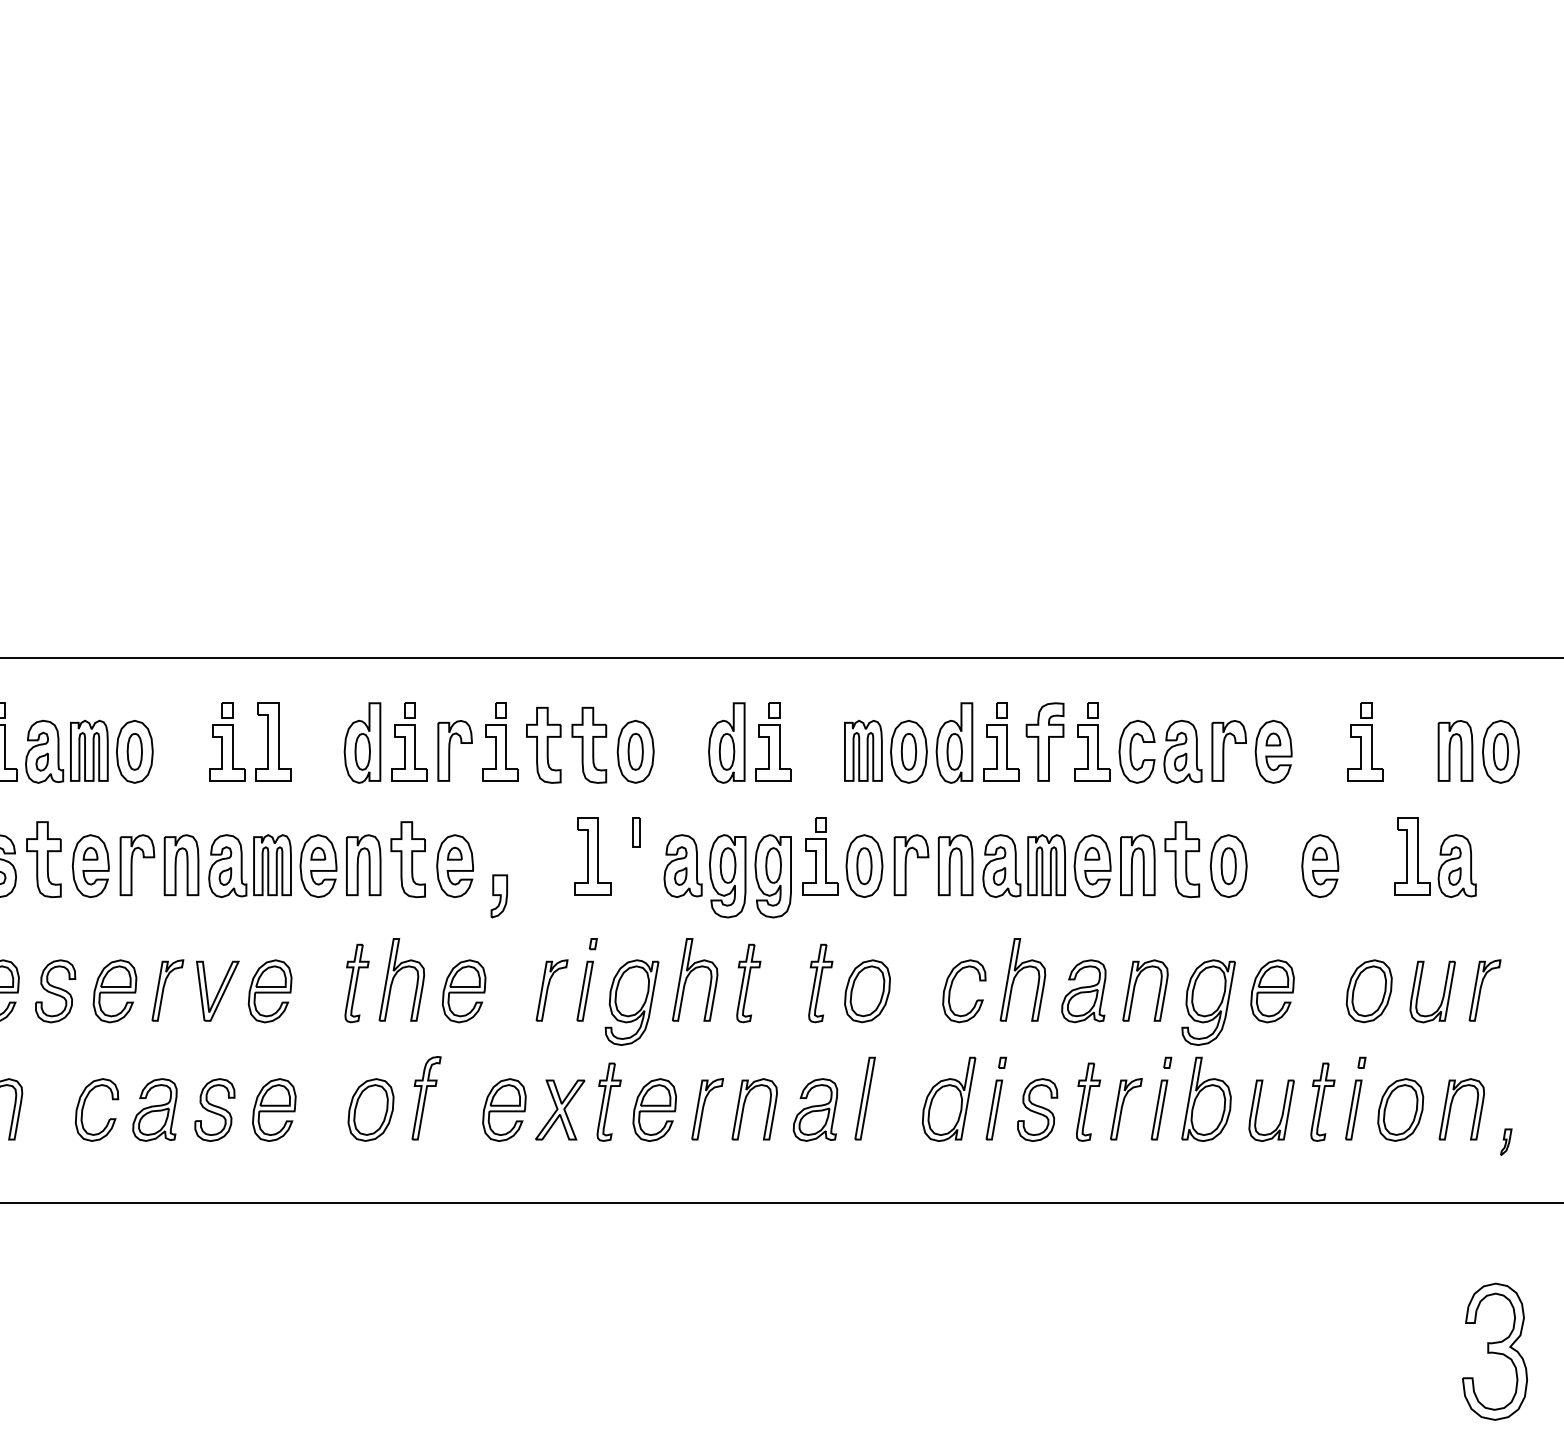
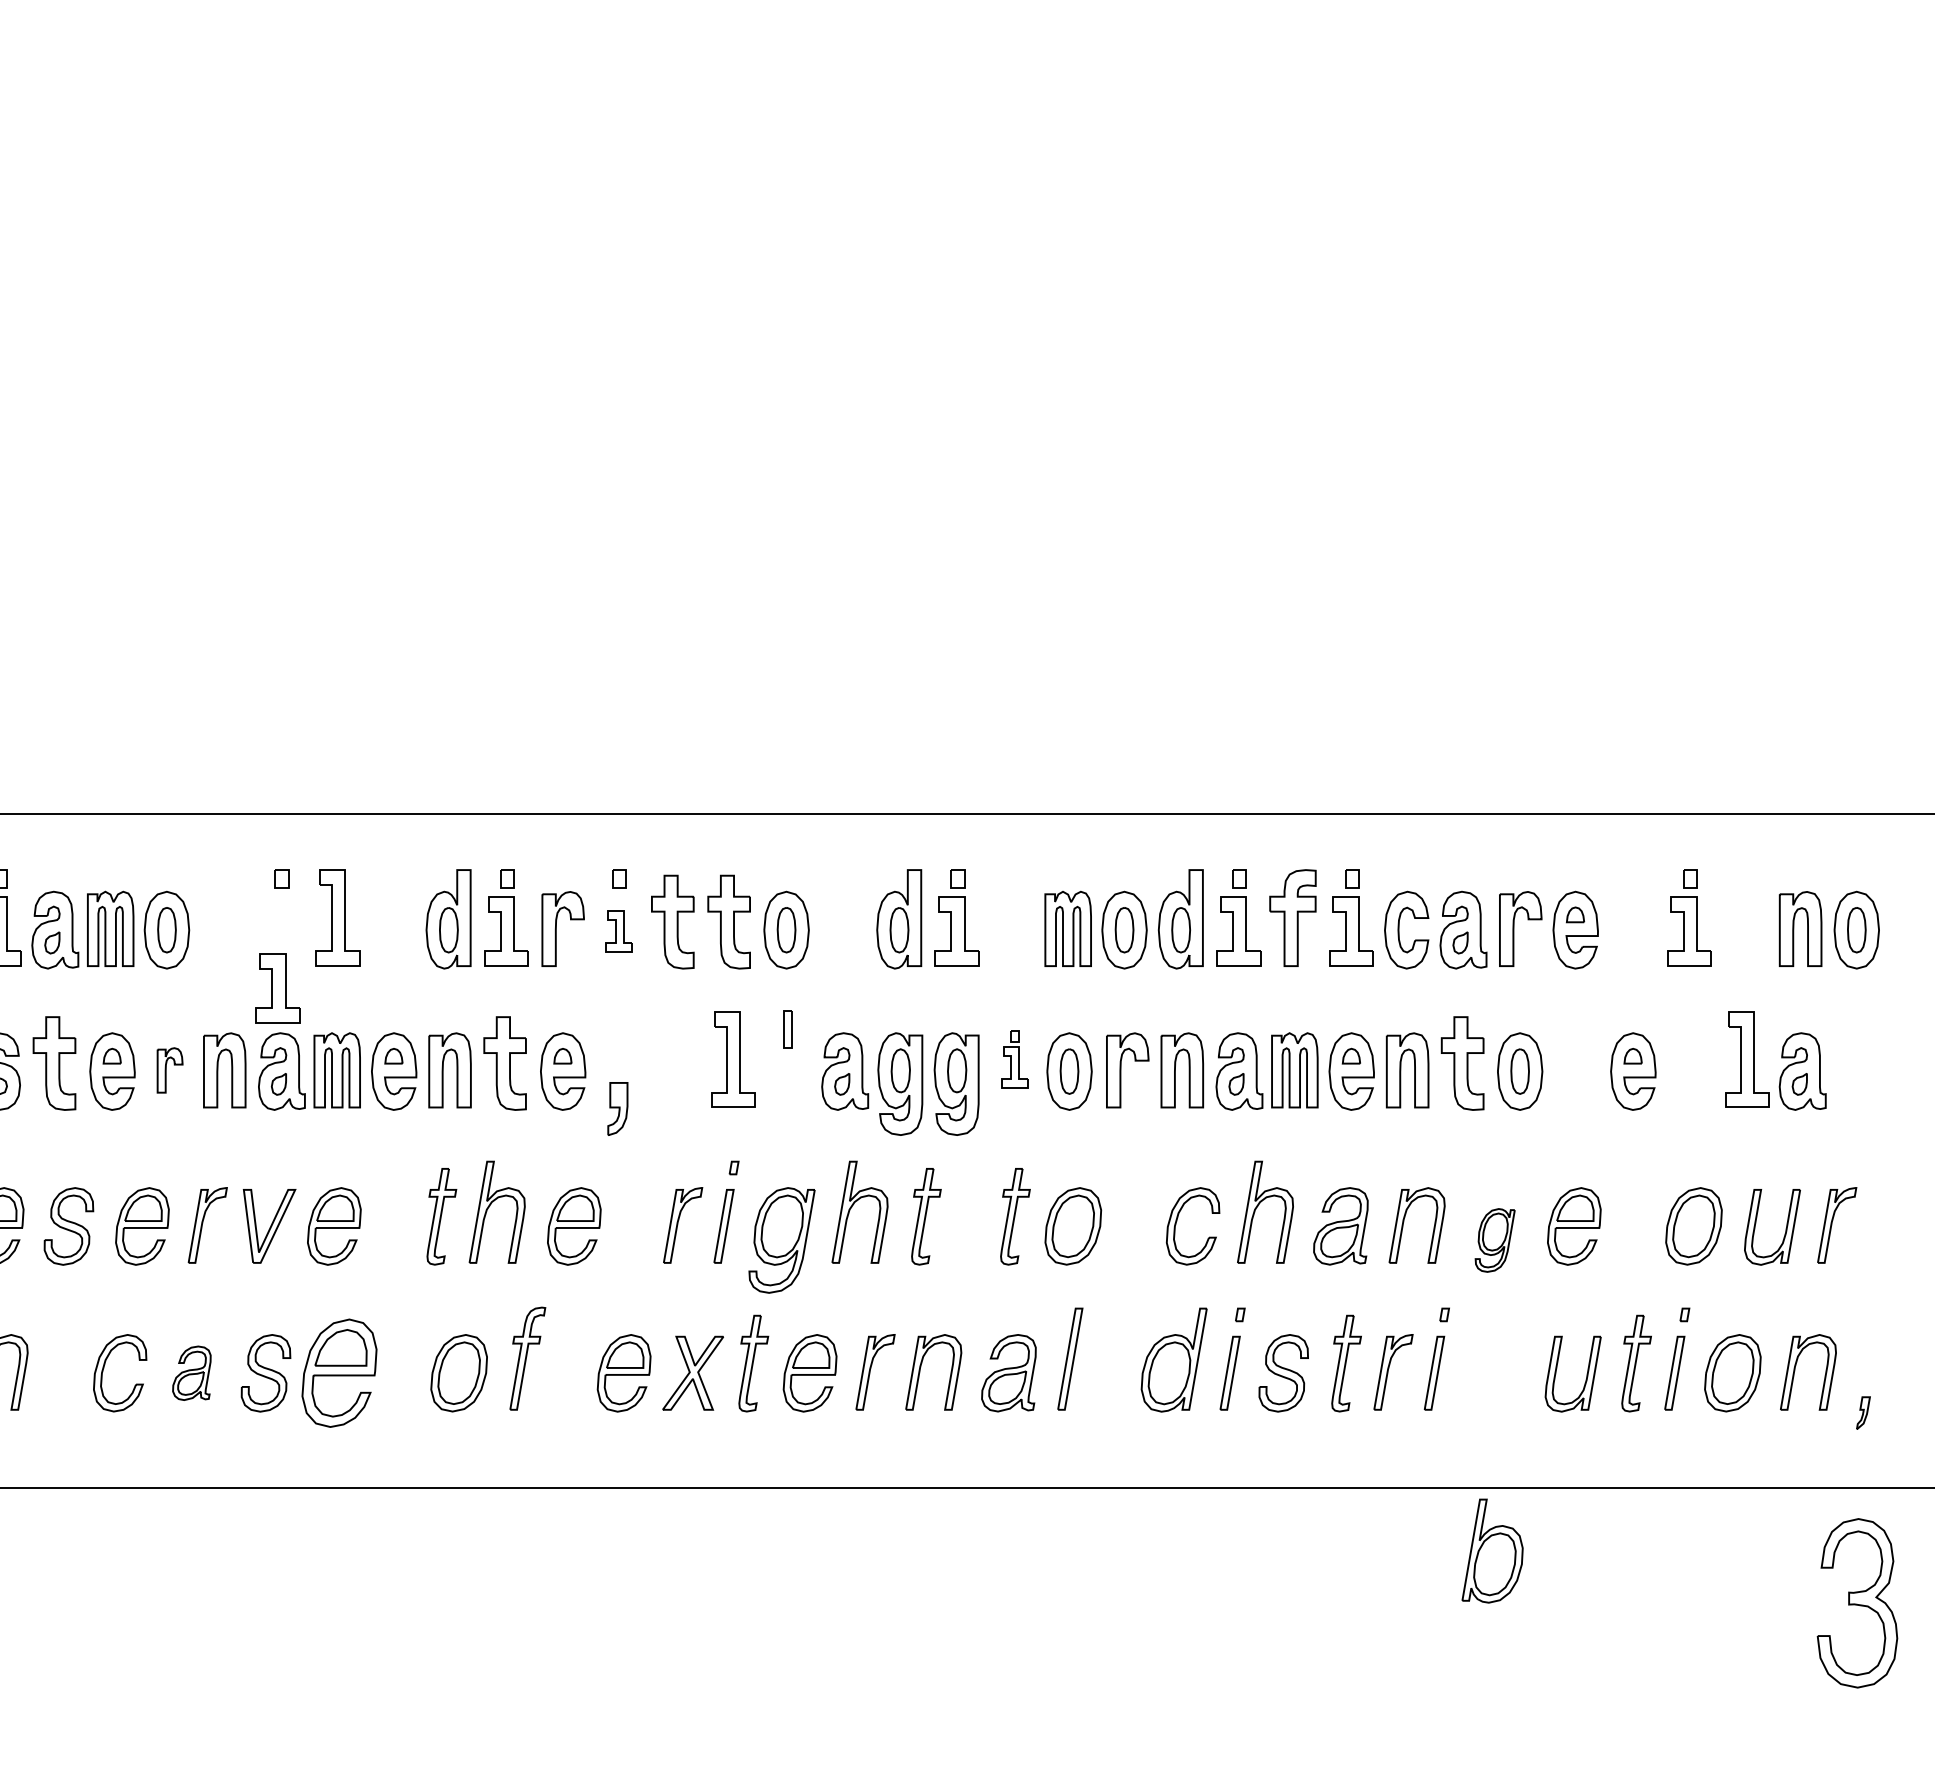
part: (226, 752) -> (277, 988), moved
part: (499, 752) -> (618, 931), size x0.6
part: (819, 856) -> (1014, 1059), size x0.6
part: (136, 865) -> (169, 1070), size x0.6
part: (1208, 1002) -> (1494, 1240), size x0.6
part: (1206, 1098) -> (1492, 1550), moved
part: (154, 1110) -> (191, 1373), size x0.7
part: (274, 1110) -> (339, 1373), size x1.4
part: (1495, 1351) -> (1857, 1603), moved

